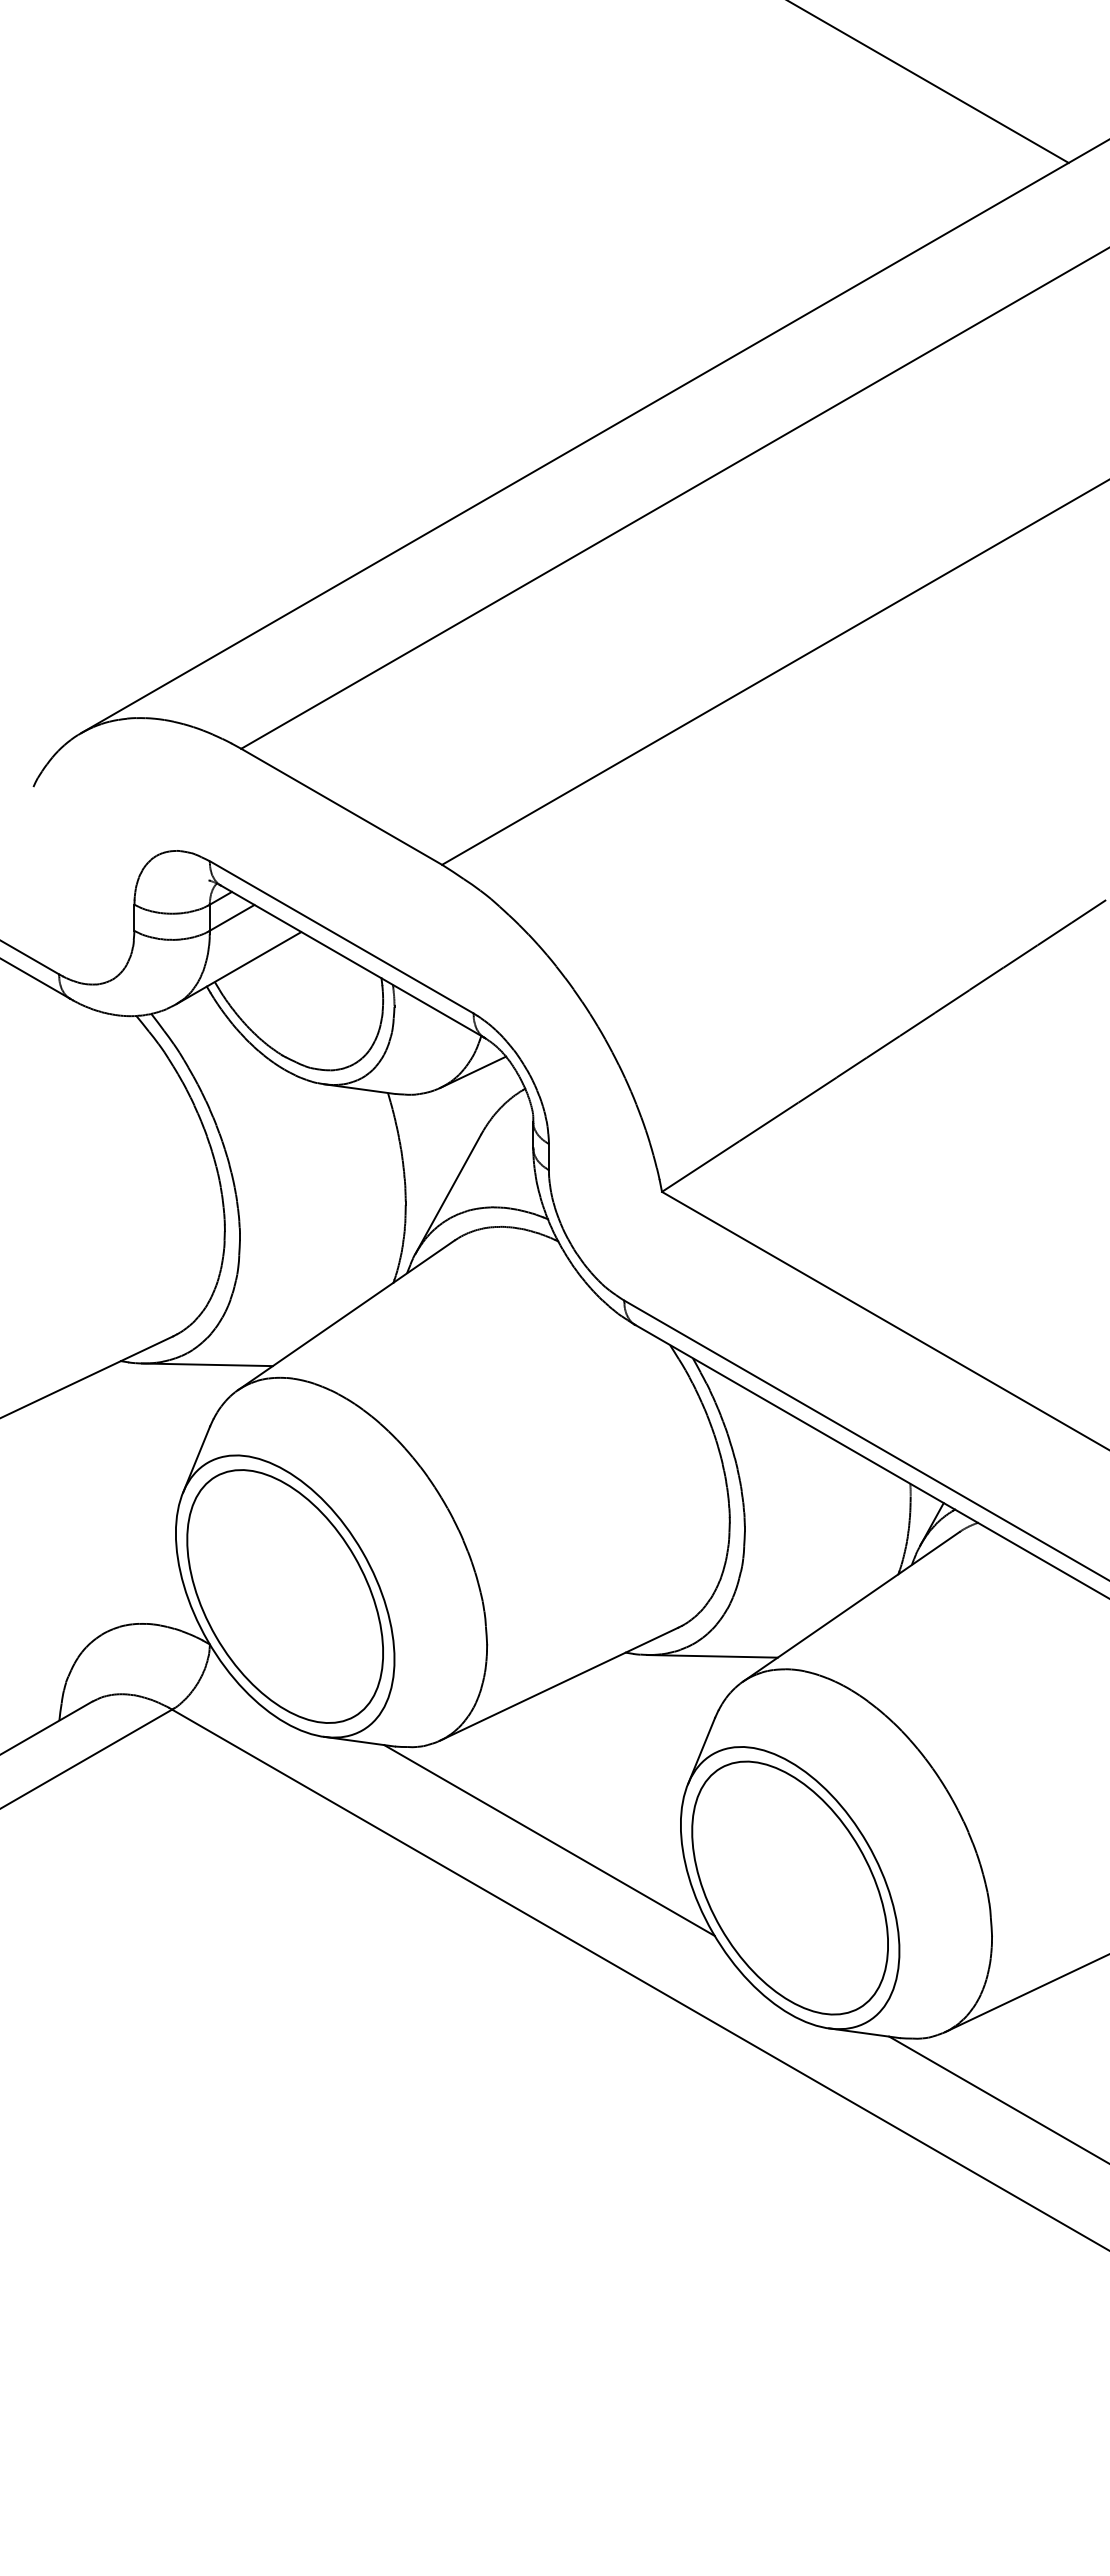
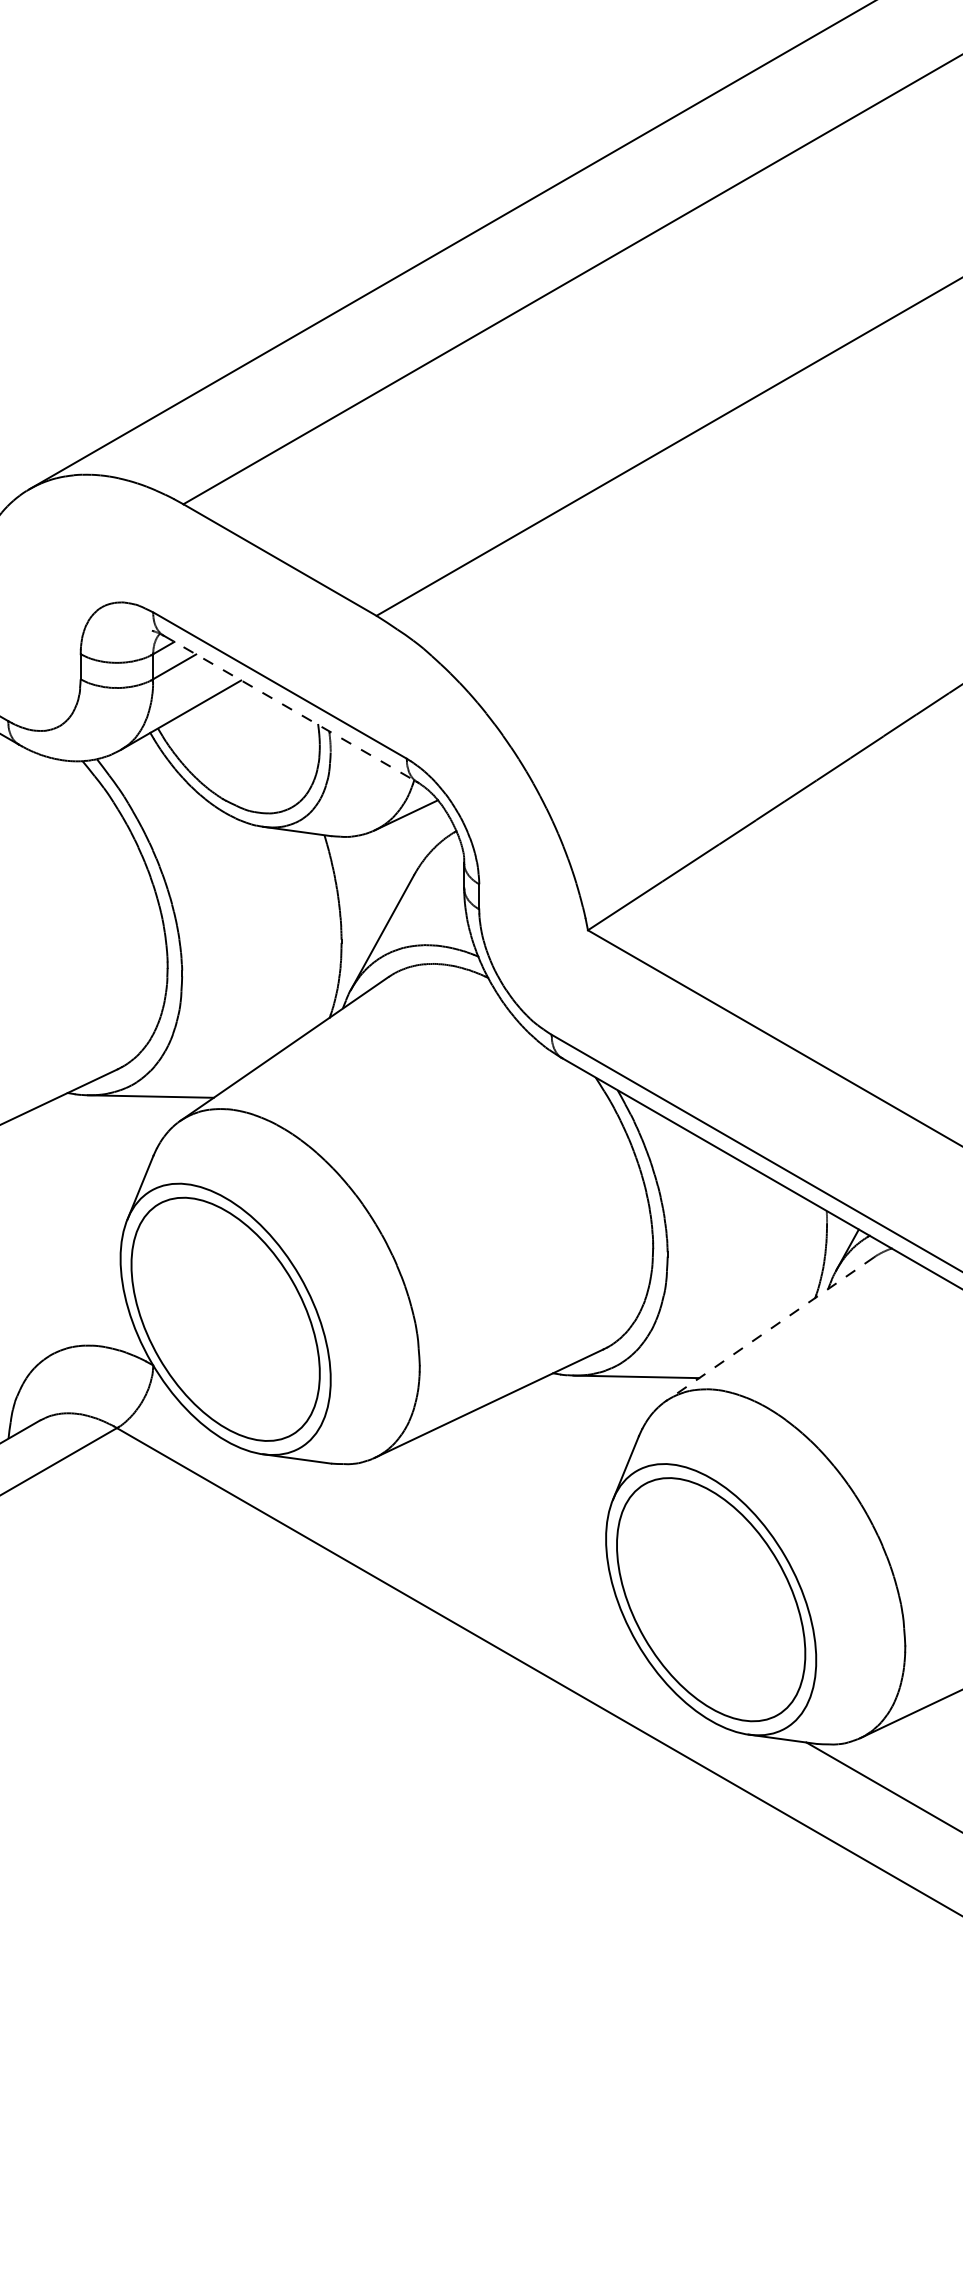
line: (353, 961) -> (291, 708), solid -> dashed
line: (851, 1606) -> (770, 1328), solid -> dashed
line: (549, 1840) -> (479, 1553), removed

